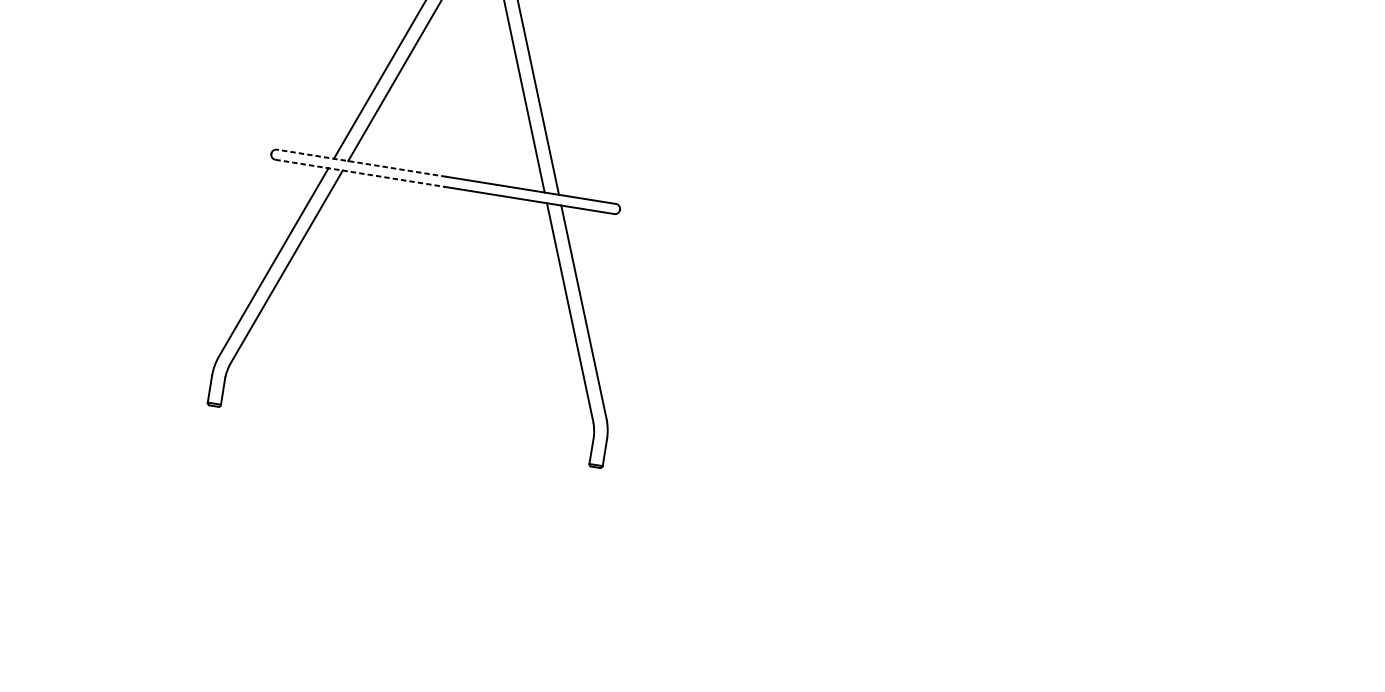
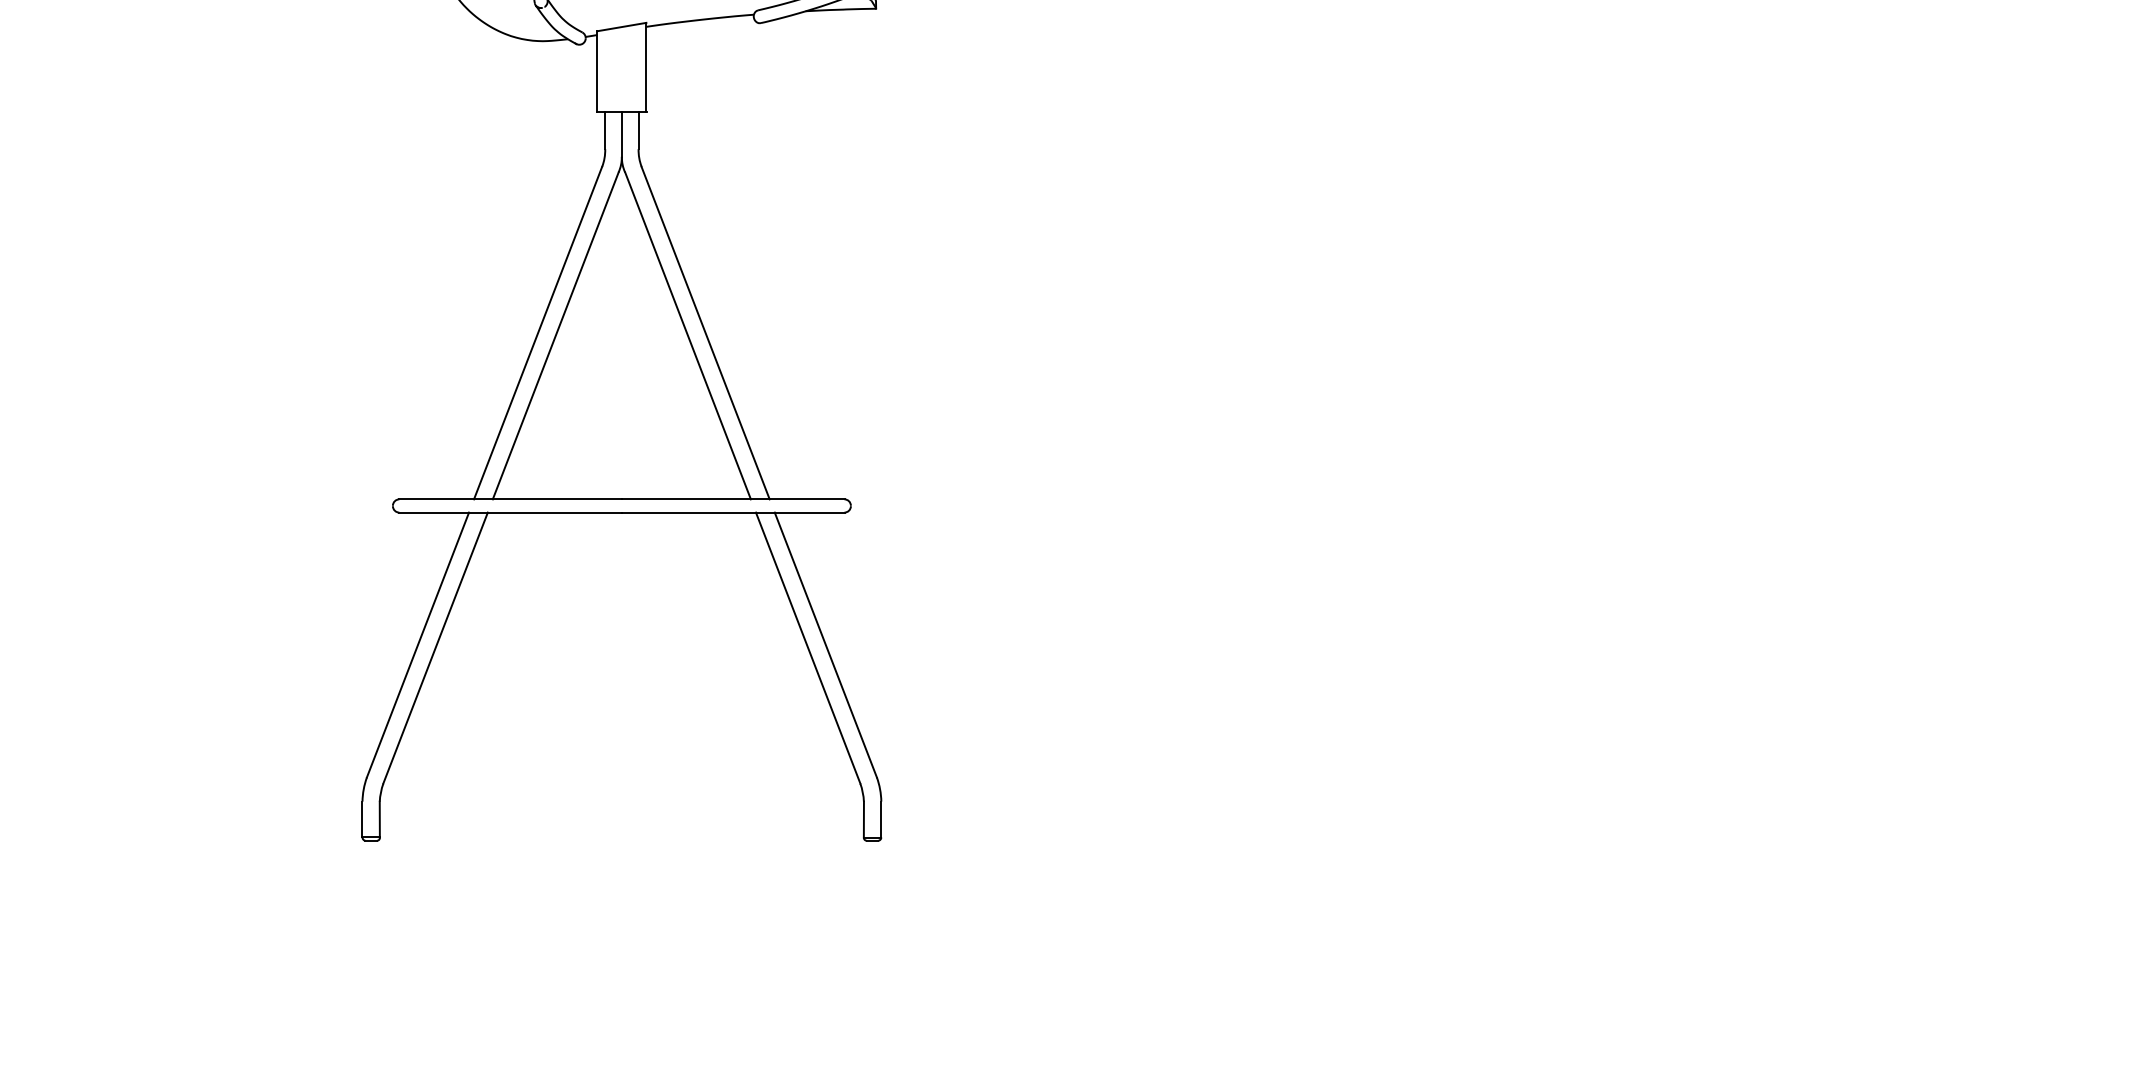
line: (361, 163) -> (510, 499), dashed -> solid
line: (360, 173) -> (511, 512), dashed -> solid

